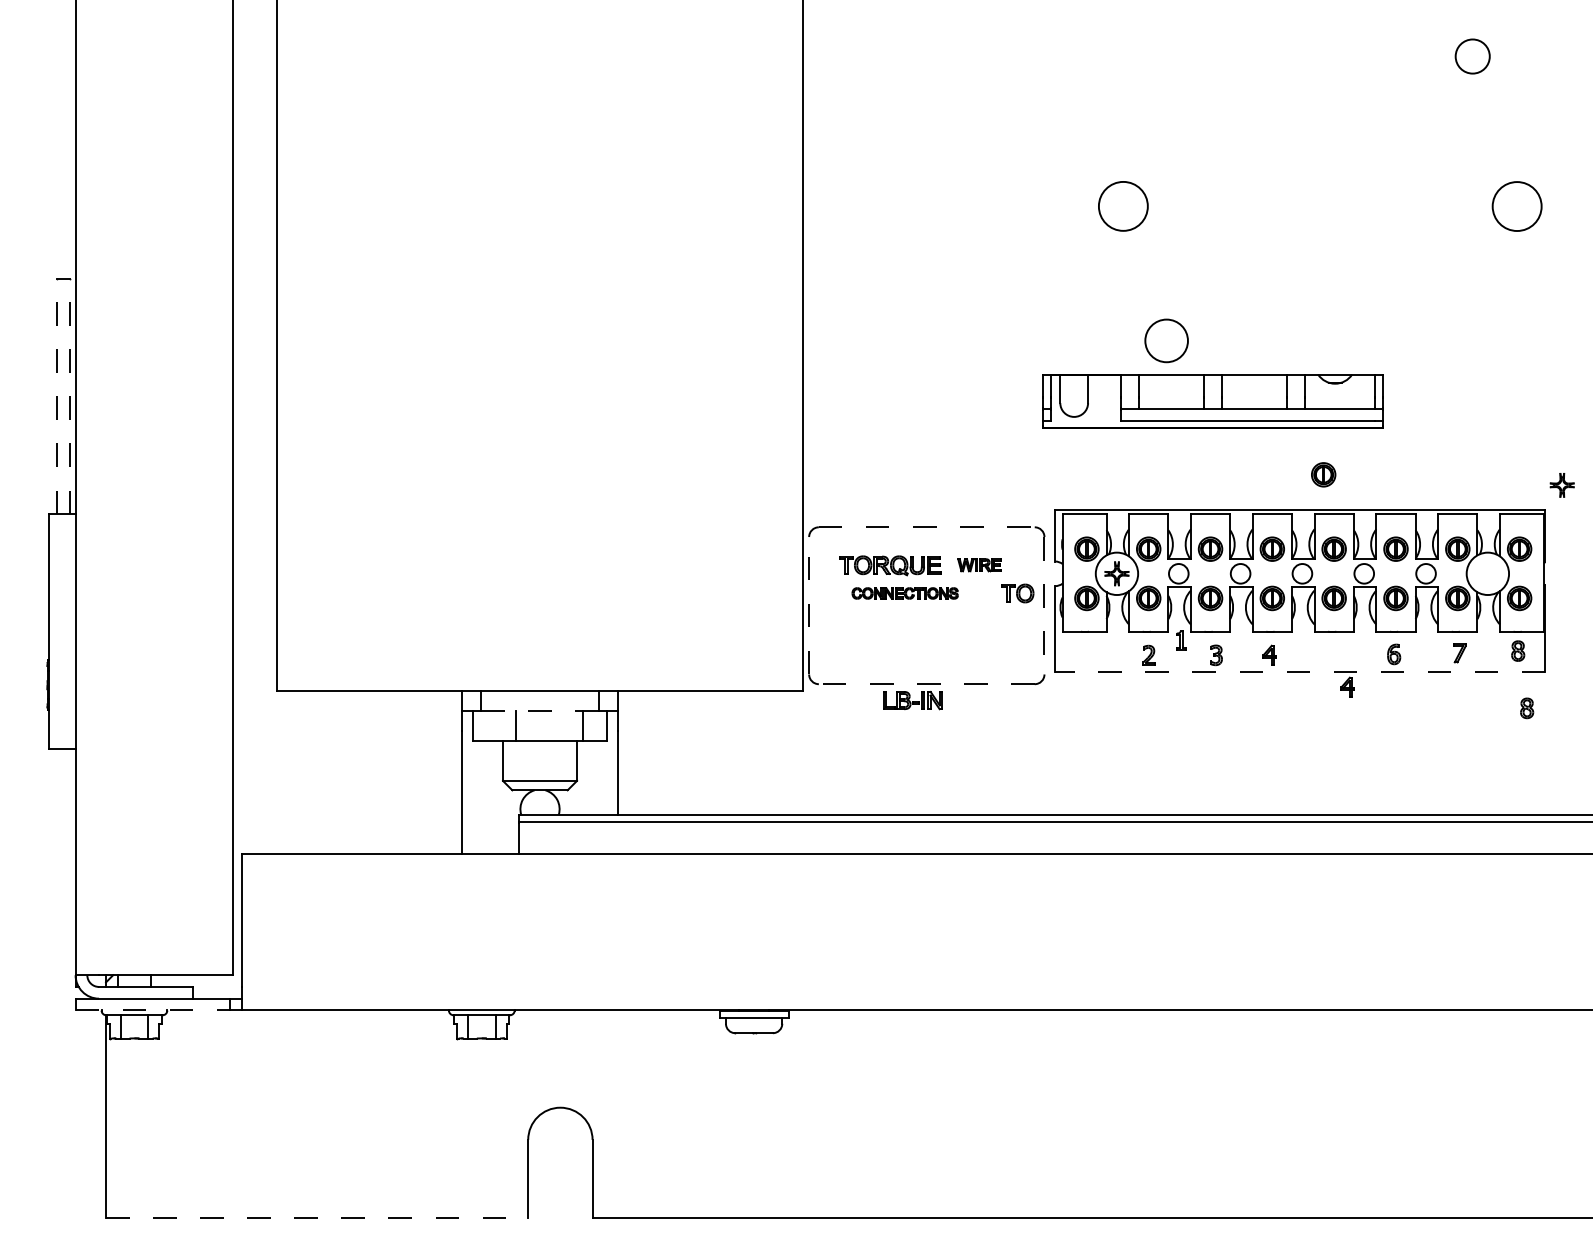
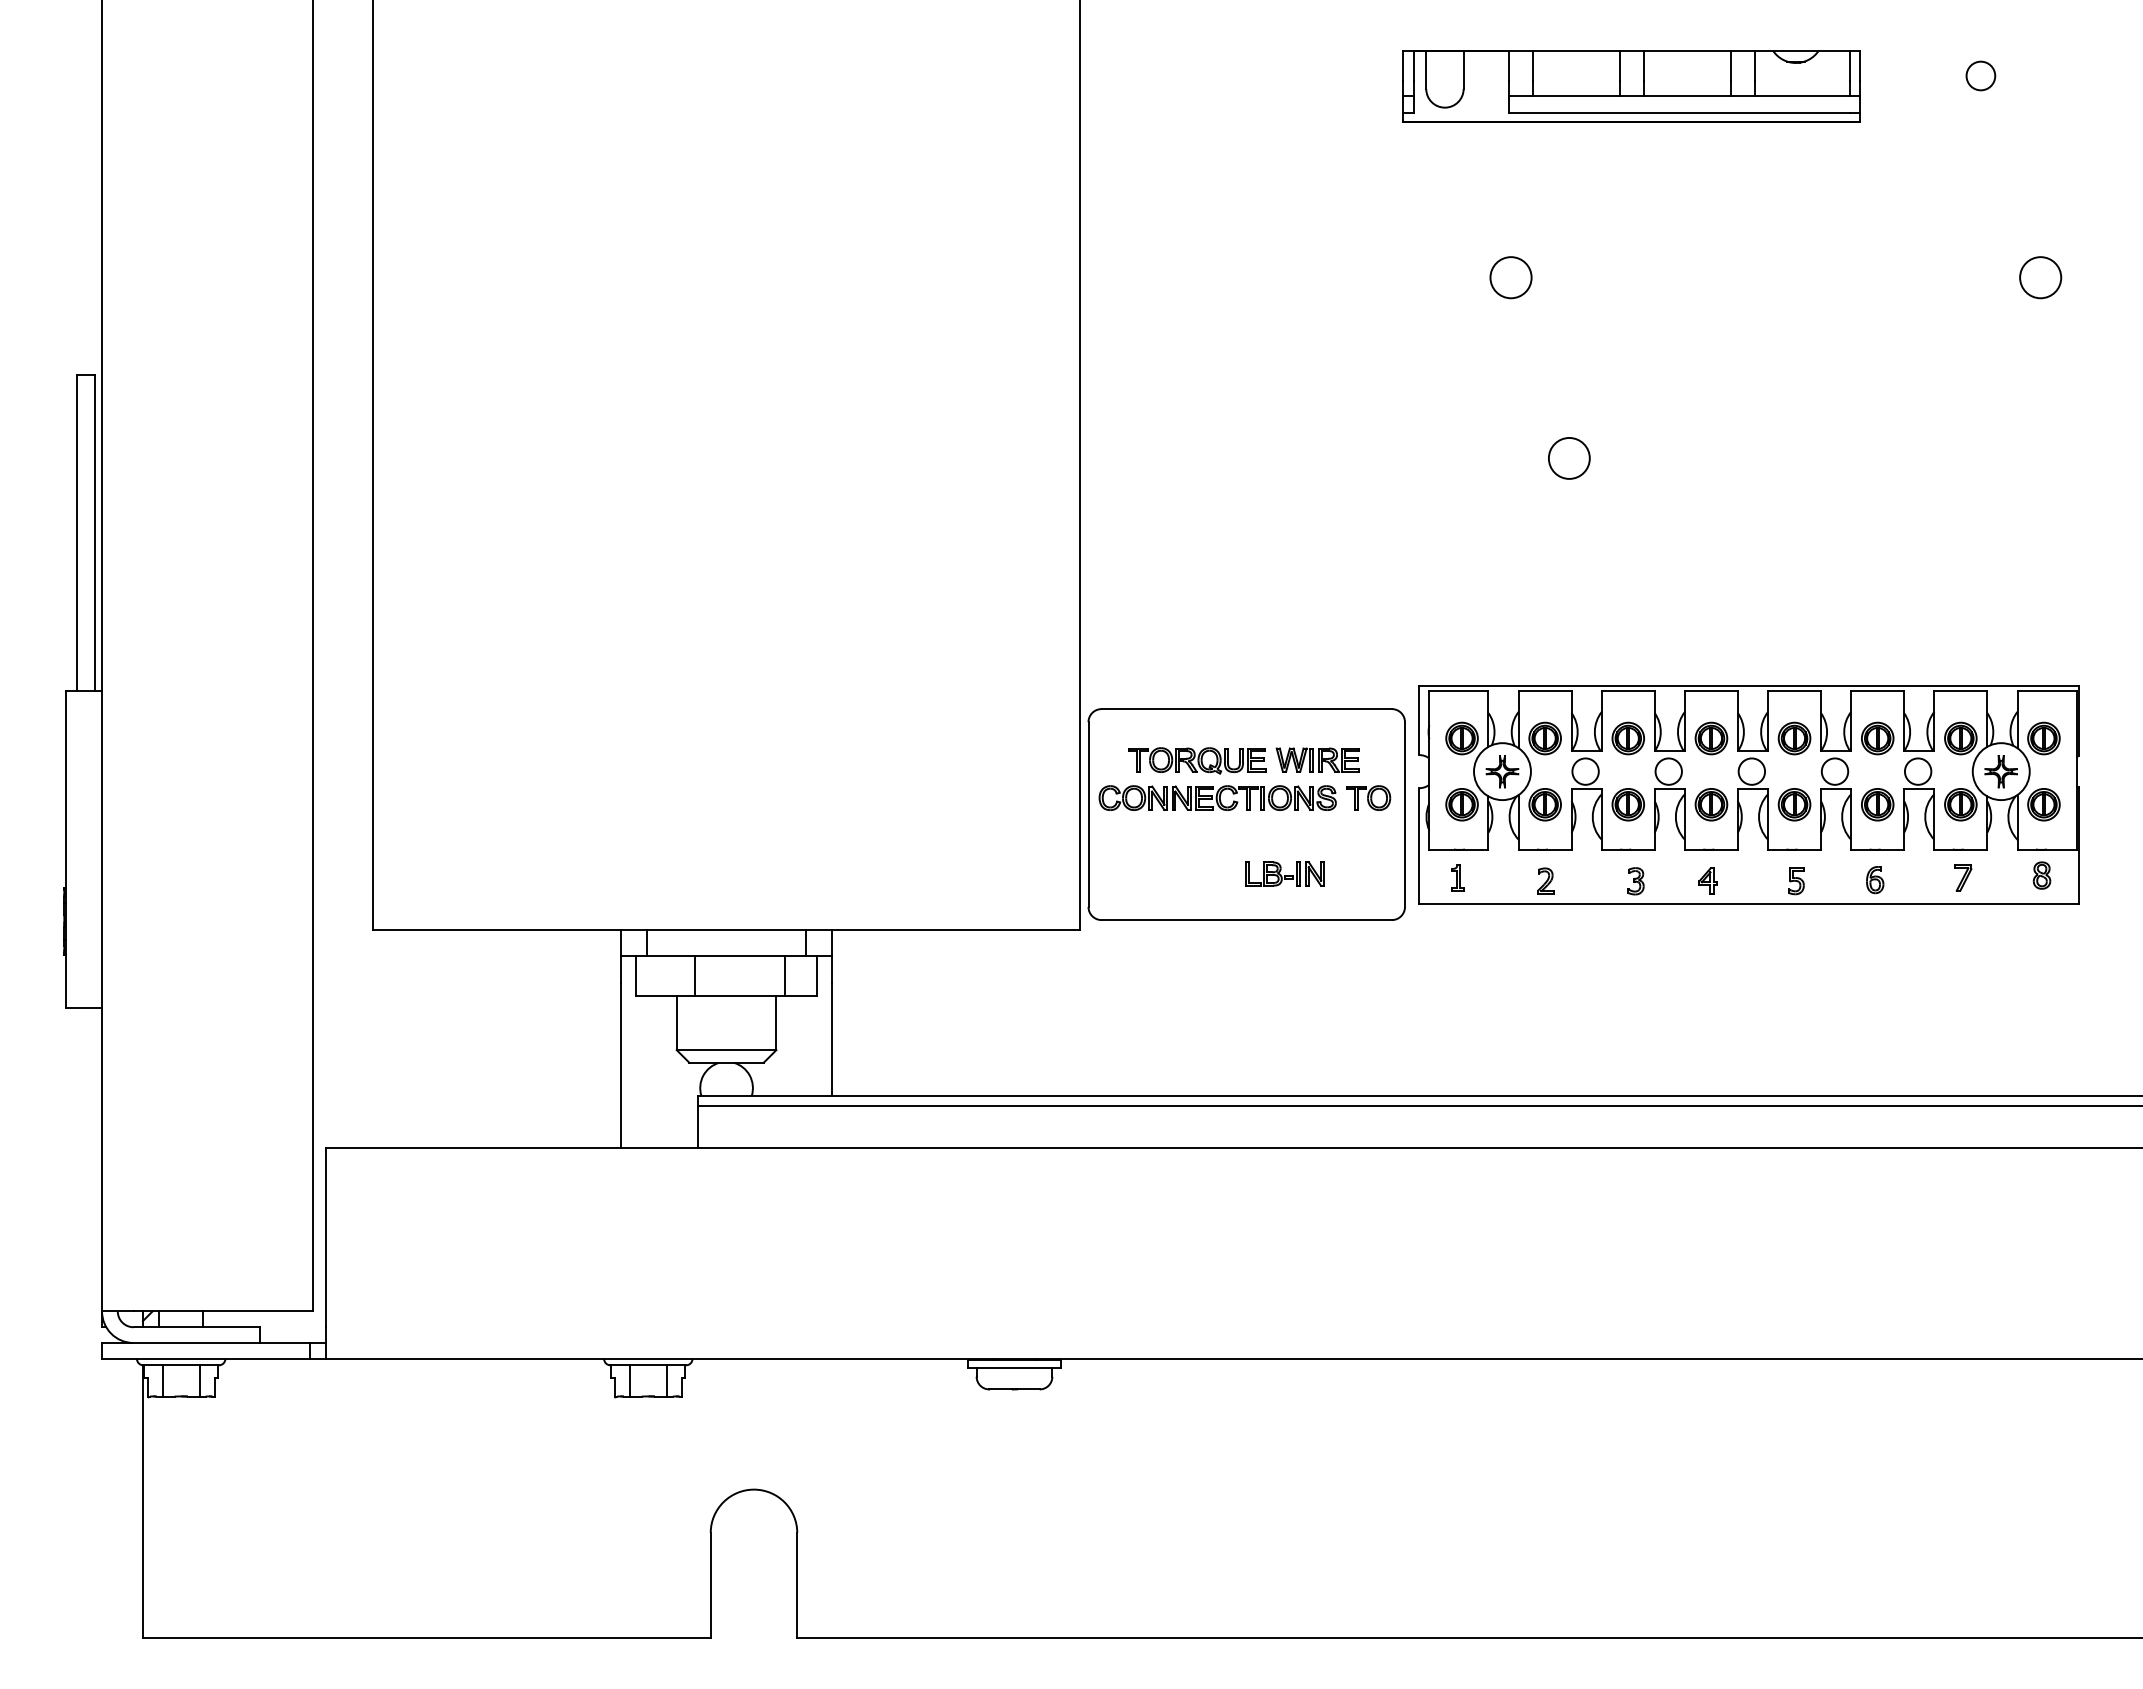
circle: (1472, 56) -> (1980, 75), size x0.62
circle: (1122, 206) -> (1510, 277), size x0.62
circle: (1517, 206) -> (2040, 277), size x0.62
circle: (1166, 340) -> (1569, 458), size x0.71
line: (57, 395) -> (77, 532), dashed -> solid
line: (70, 395) -> (95, 532), dashed -> solid
part: (1212, 401) -> (1631, 86), moved
part: (1323, 474) -> (1780, 638), removed
part: (1561, 485) -> (2000, 771), moved
line: (927, 527) -> (1247, 709), dashed -> solid
part: (979, 564) -> (1317, 759), size x1.43
part: (905, 593) -> (1217, 797), size x1.67
line: (809, 605) -> (1088, 814), dashed -> solid
line: (1044, 606) -> (1404, 815), dashed -> solid
part: (1180, 639) -> (1457, 877), moved
part: (1335, 655) -> (1796, 881), added
line: (1300, 671) -> (1749, 903), dashed -> solid
line: (926, 684) -> (1246, 920), dashed -> solid
part: (1347, 686) -> (1812, 923), removed
part: (912, 700) -> (1284, 873), moved
part: (1526, 708) -> (2053, 952), removed
line: (540, 711) -> (727, 956), dashed -> solid
line: (152, 1010) -> (205, 1358), dashed -> solid
line: (316, 1218) -> (426, 1638), dashed -> solid

